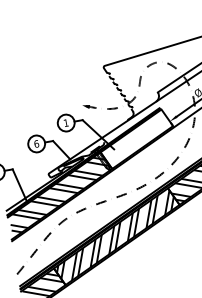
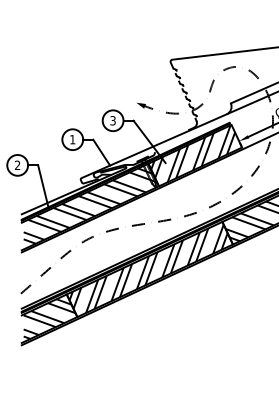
text: (65, 122) -> (112, 120), 1 -> 3
hatch: (135, 137) -> (193, 153), added
text: (36, 143) -> (72, 139), 6 -> 1

